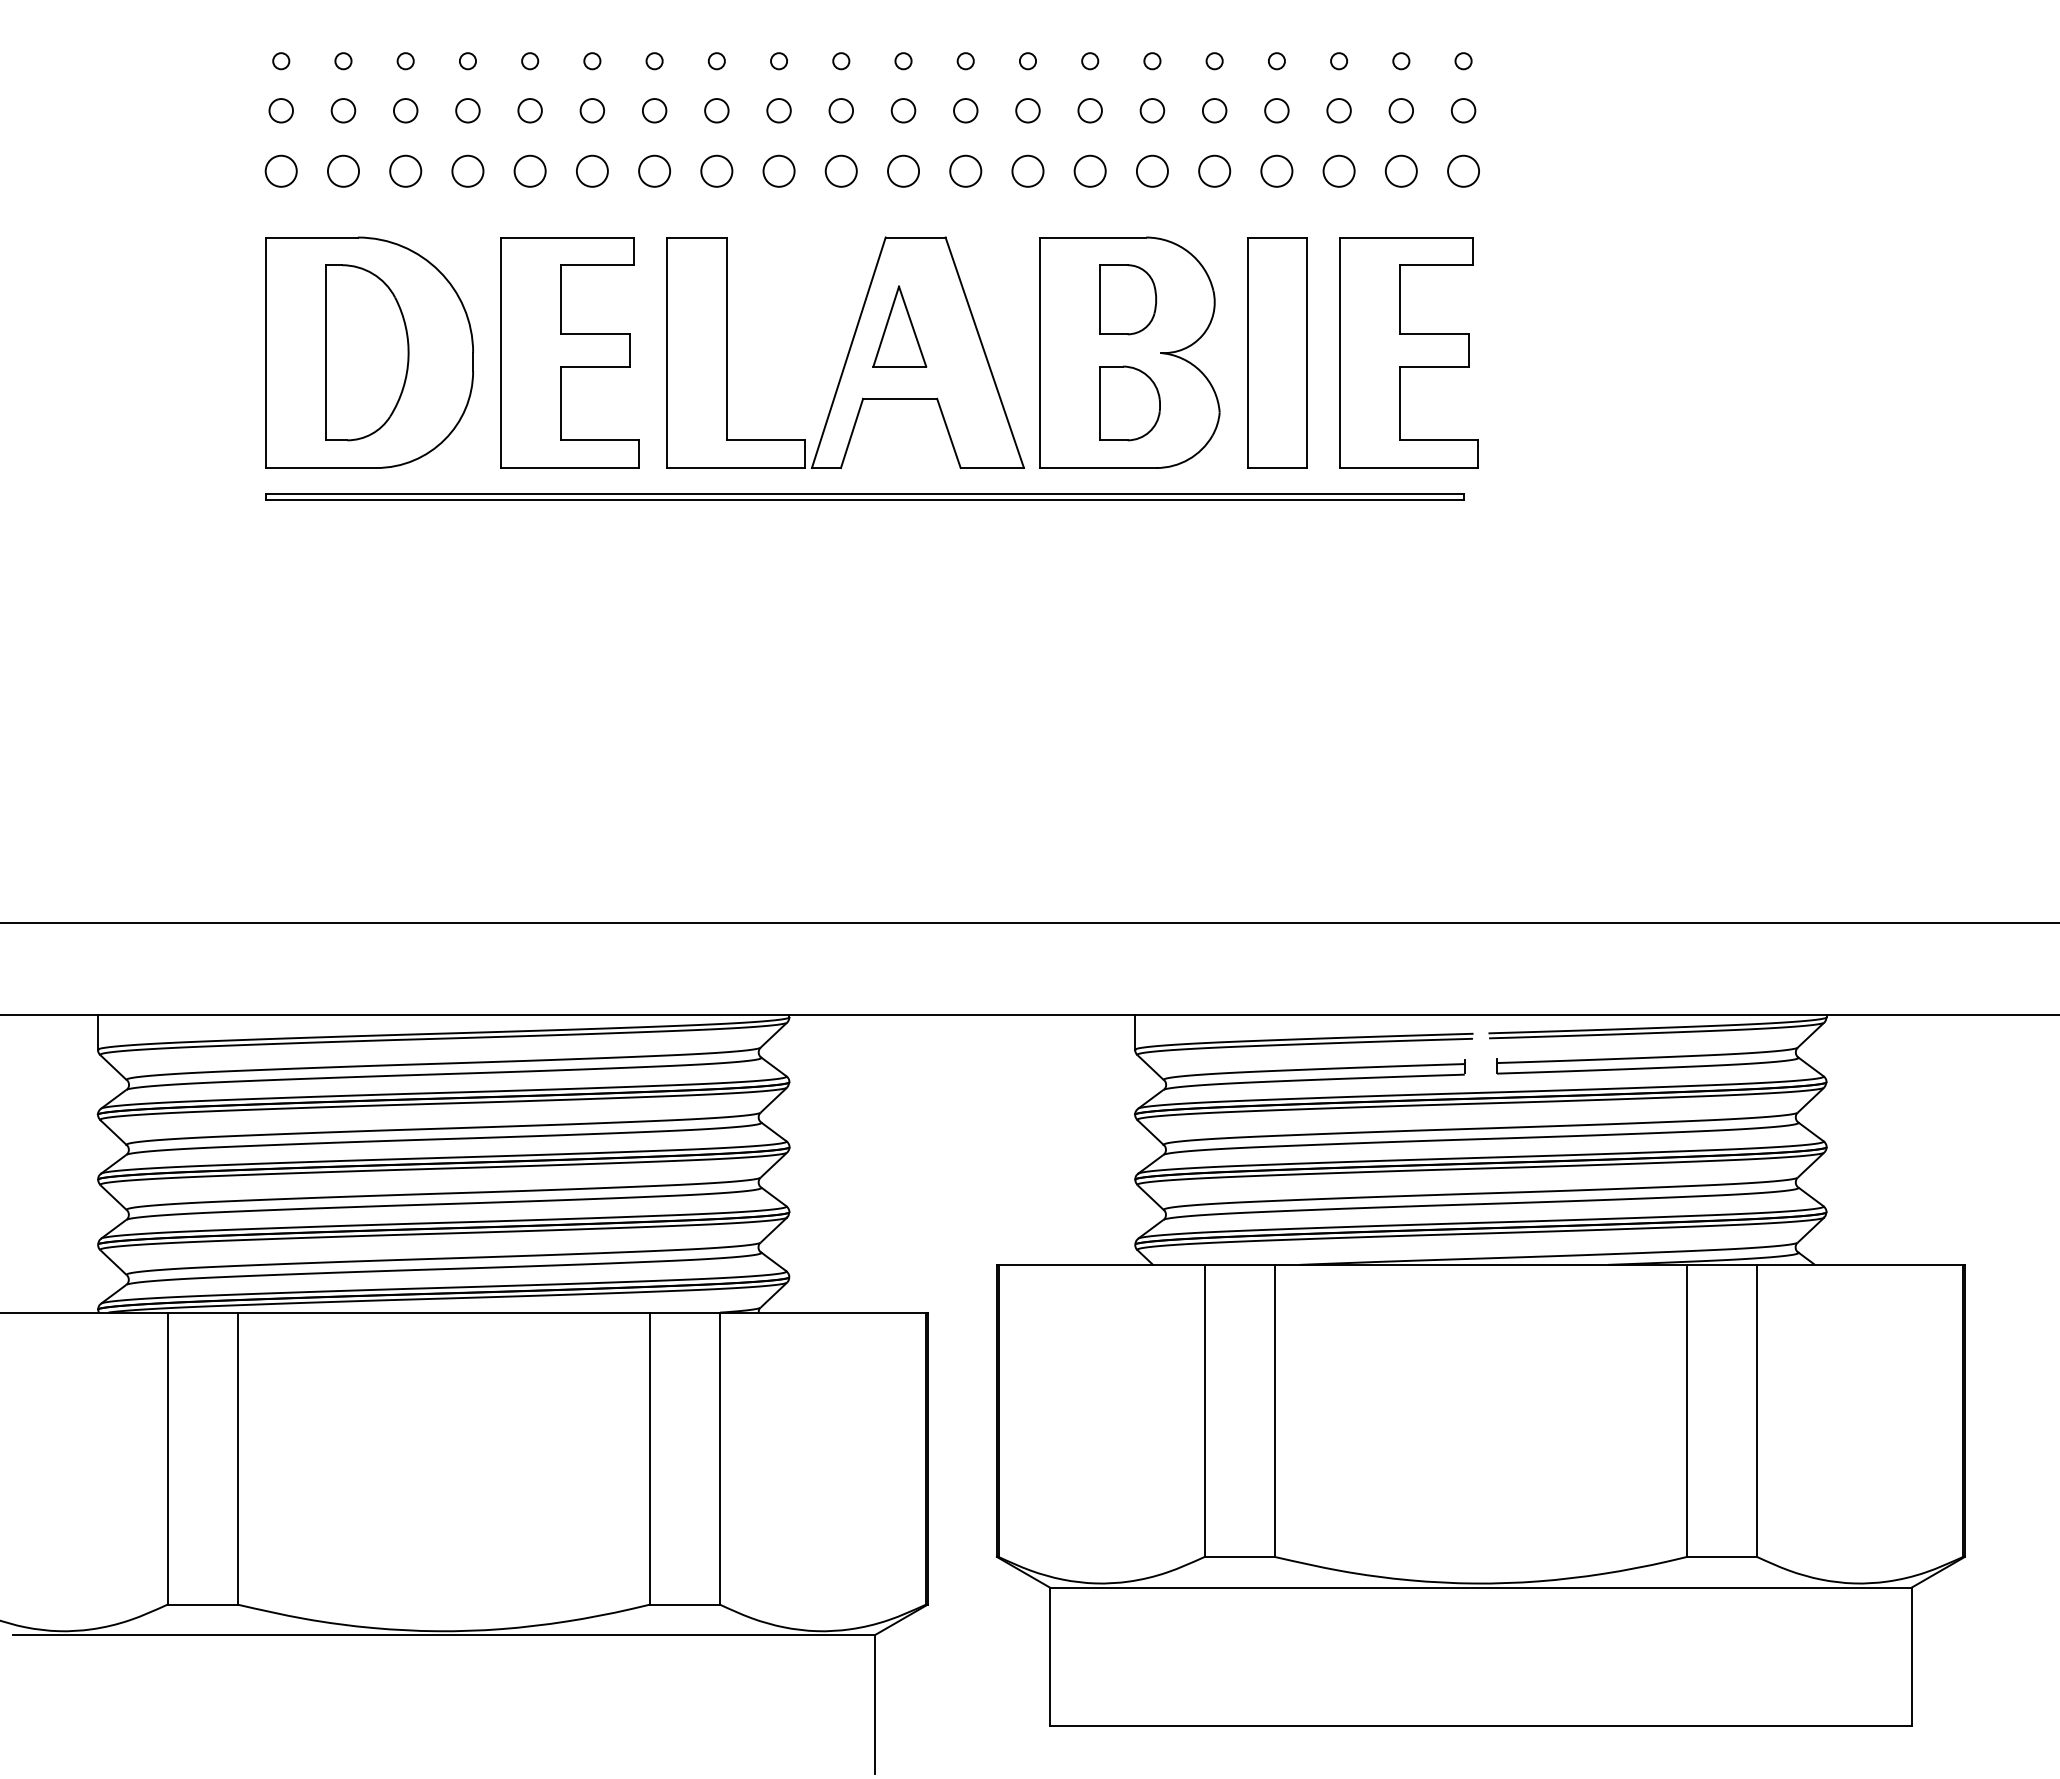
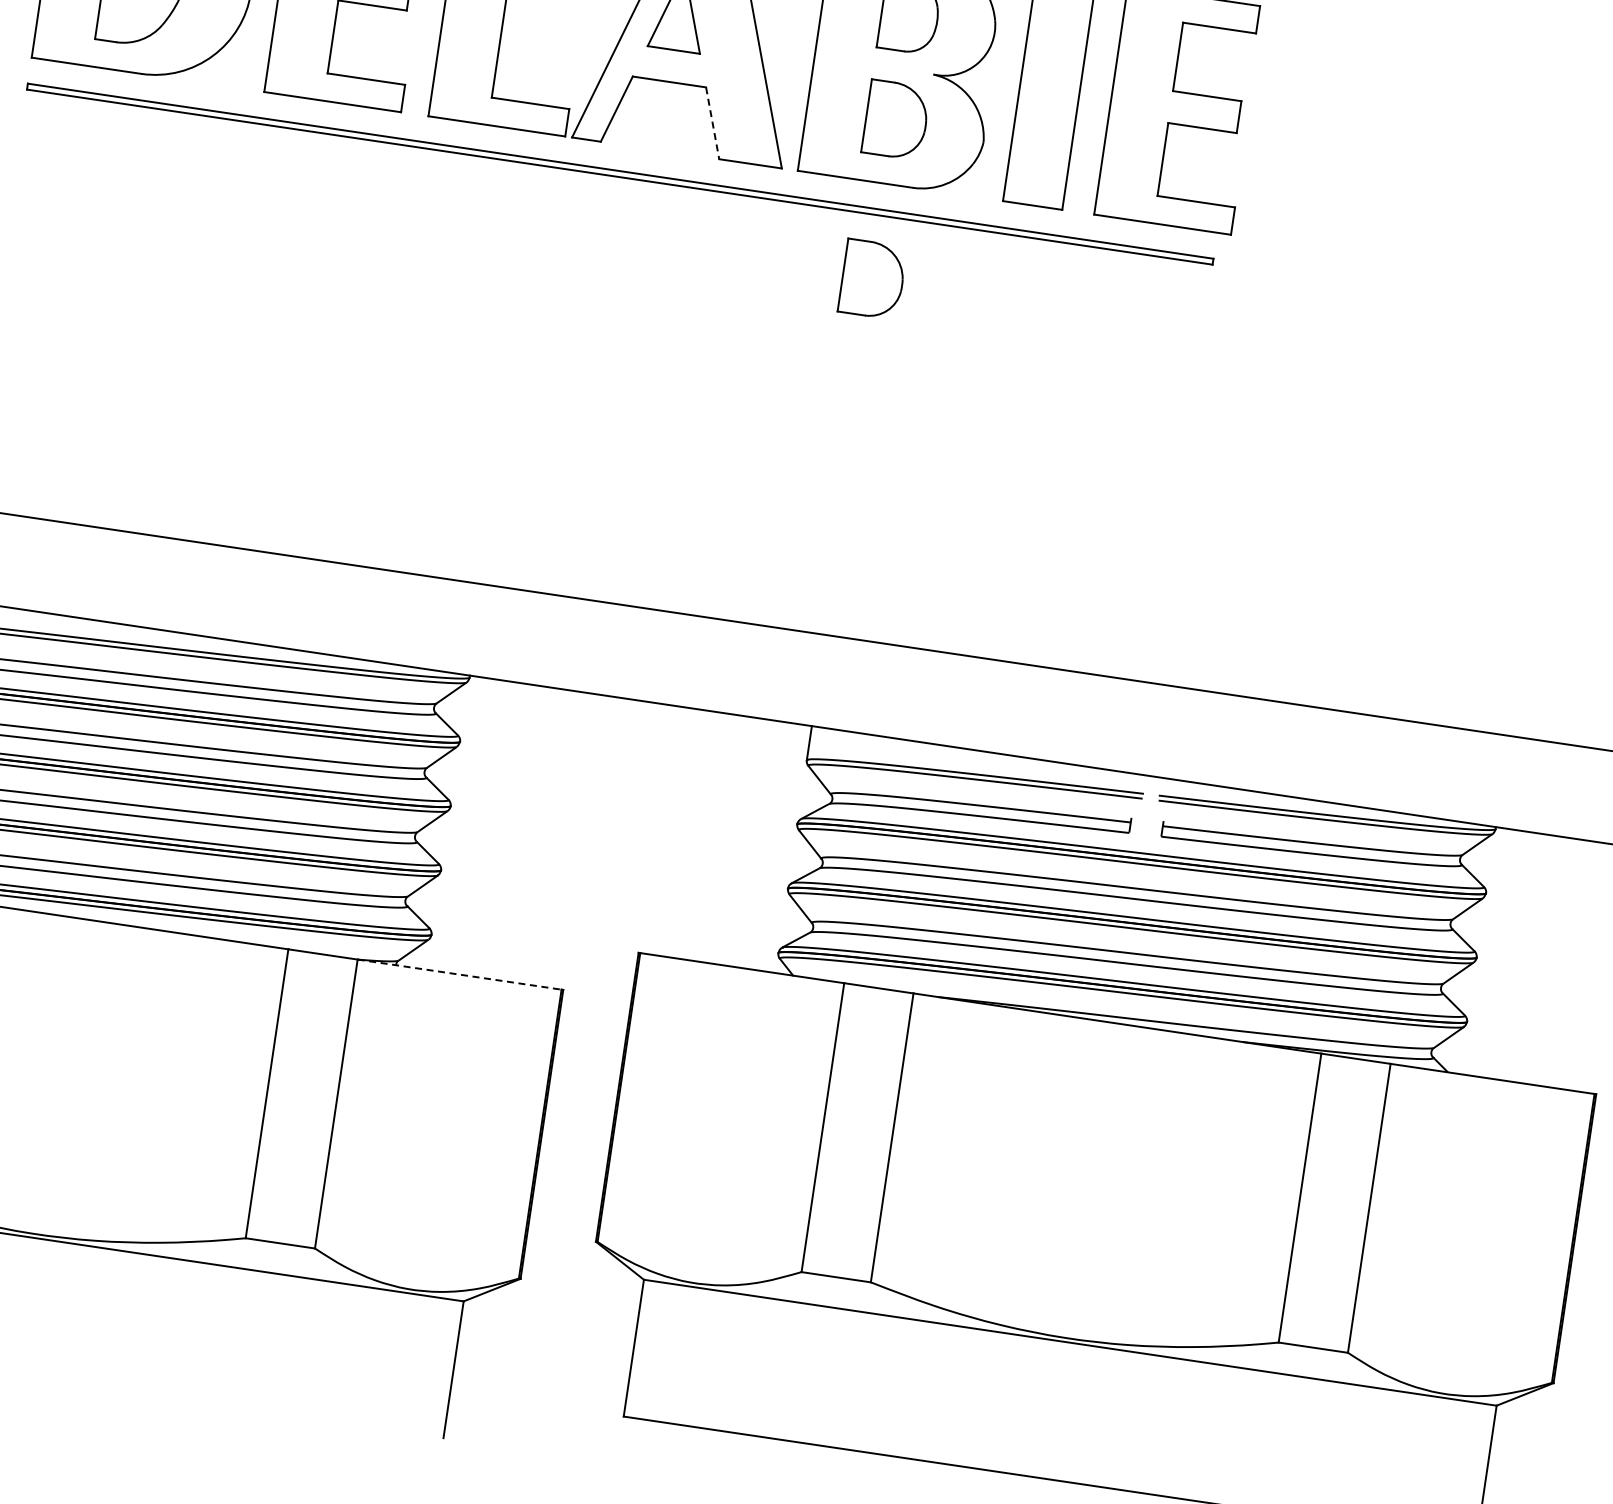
line: (948, 433) -> (712, 123), solid -> dashed
part: (1129, 564) -> (872, 279), added
line: (823, 1312) -> (460, 974), solid -> dashed

